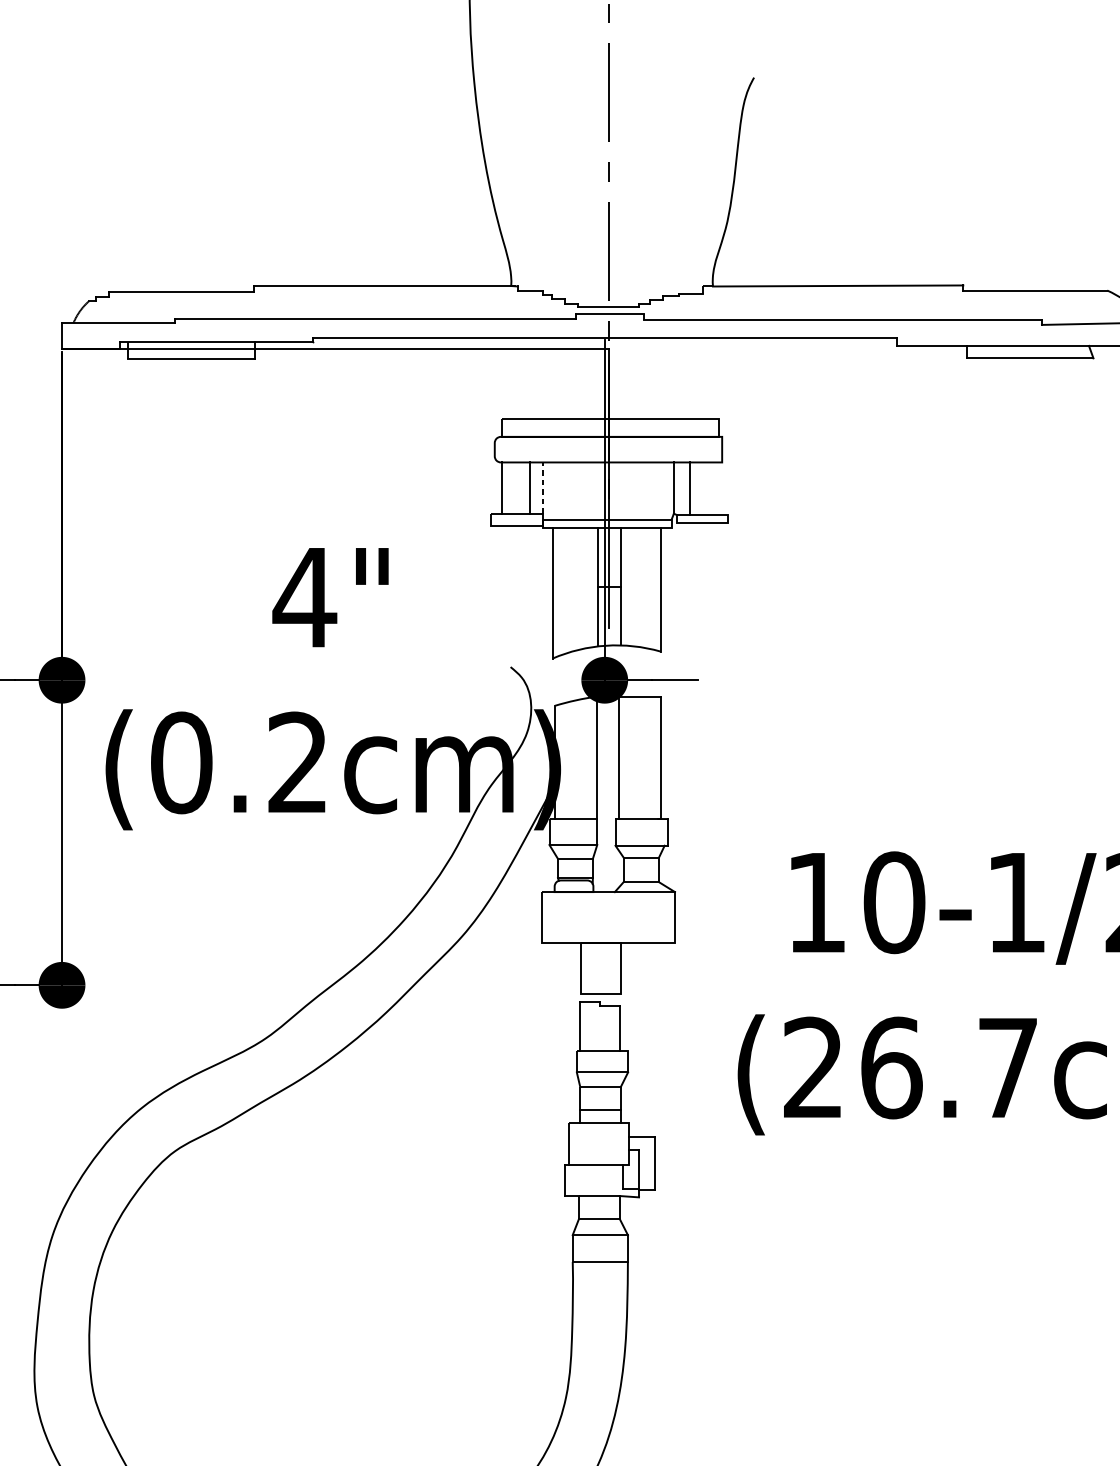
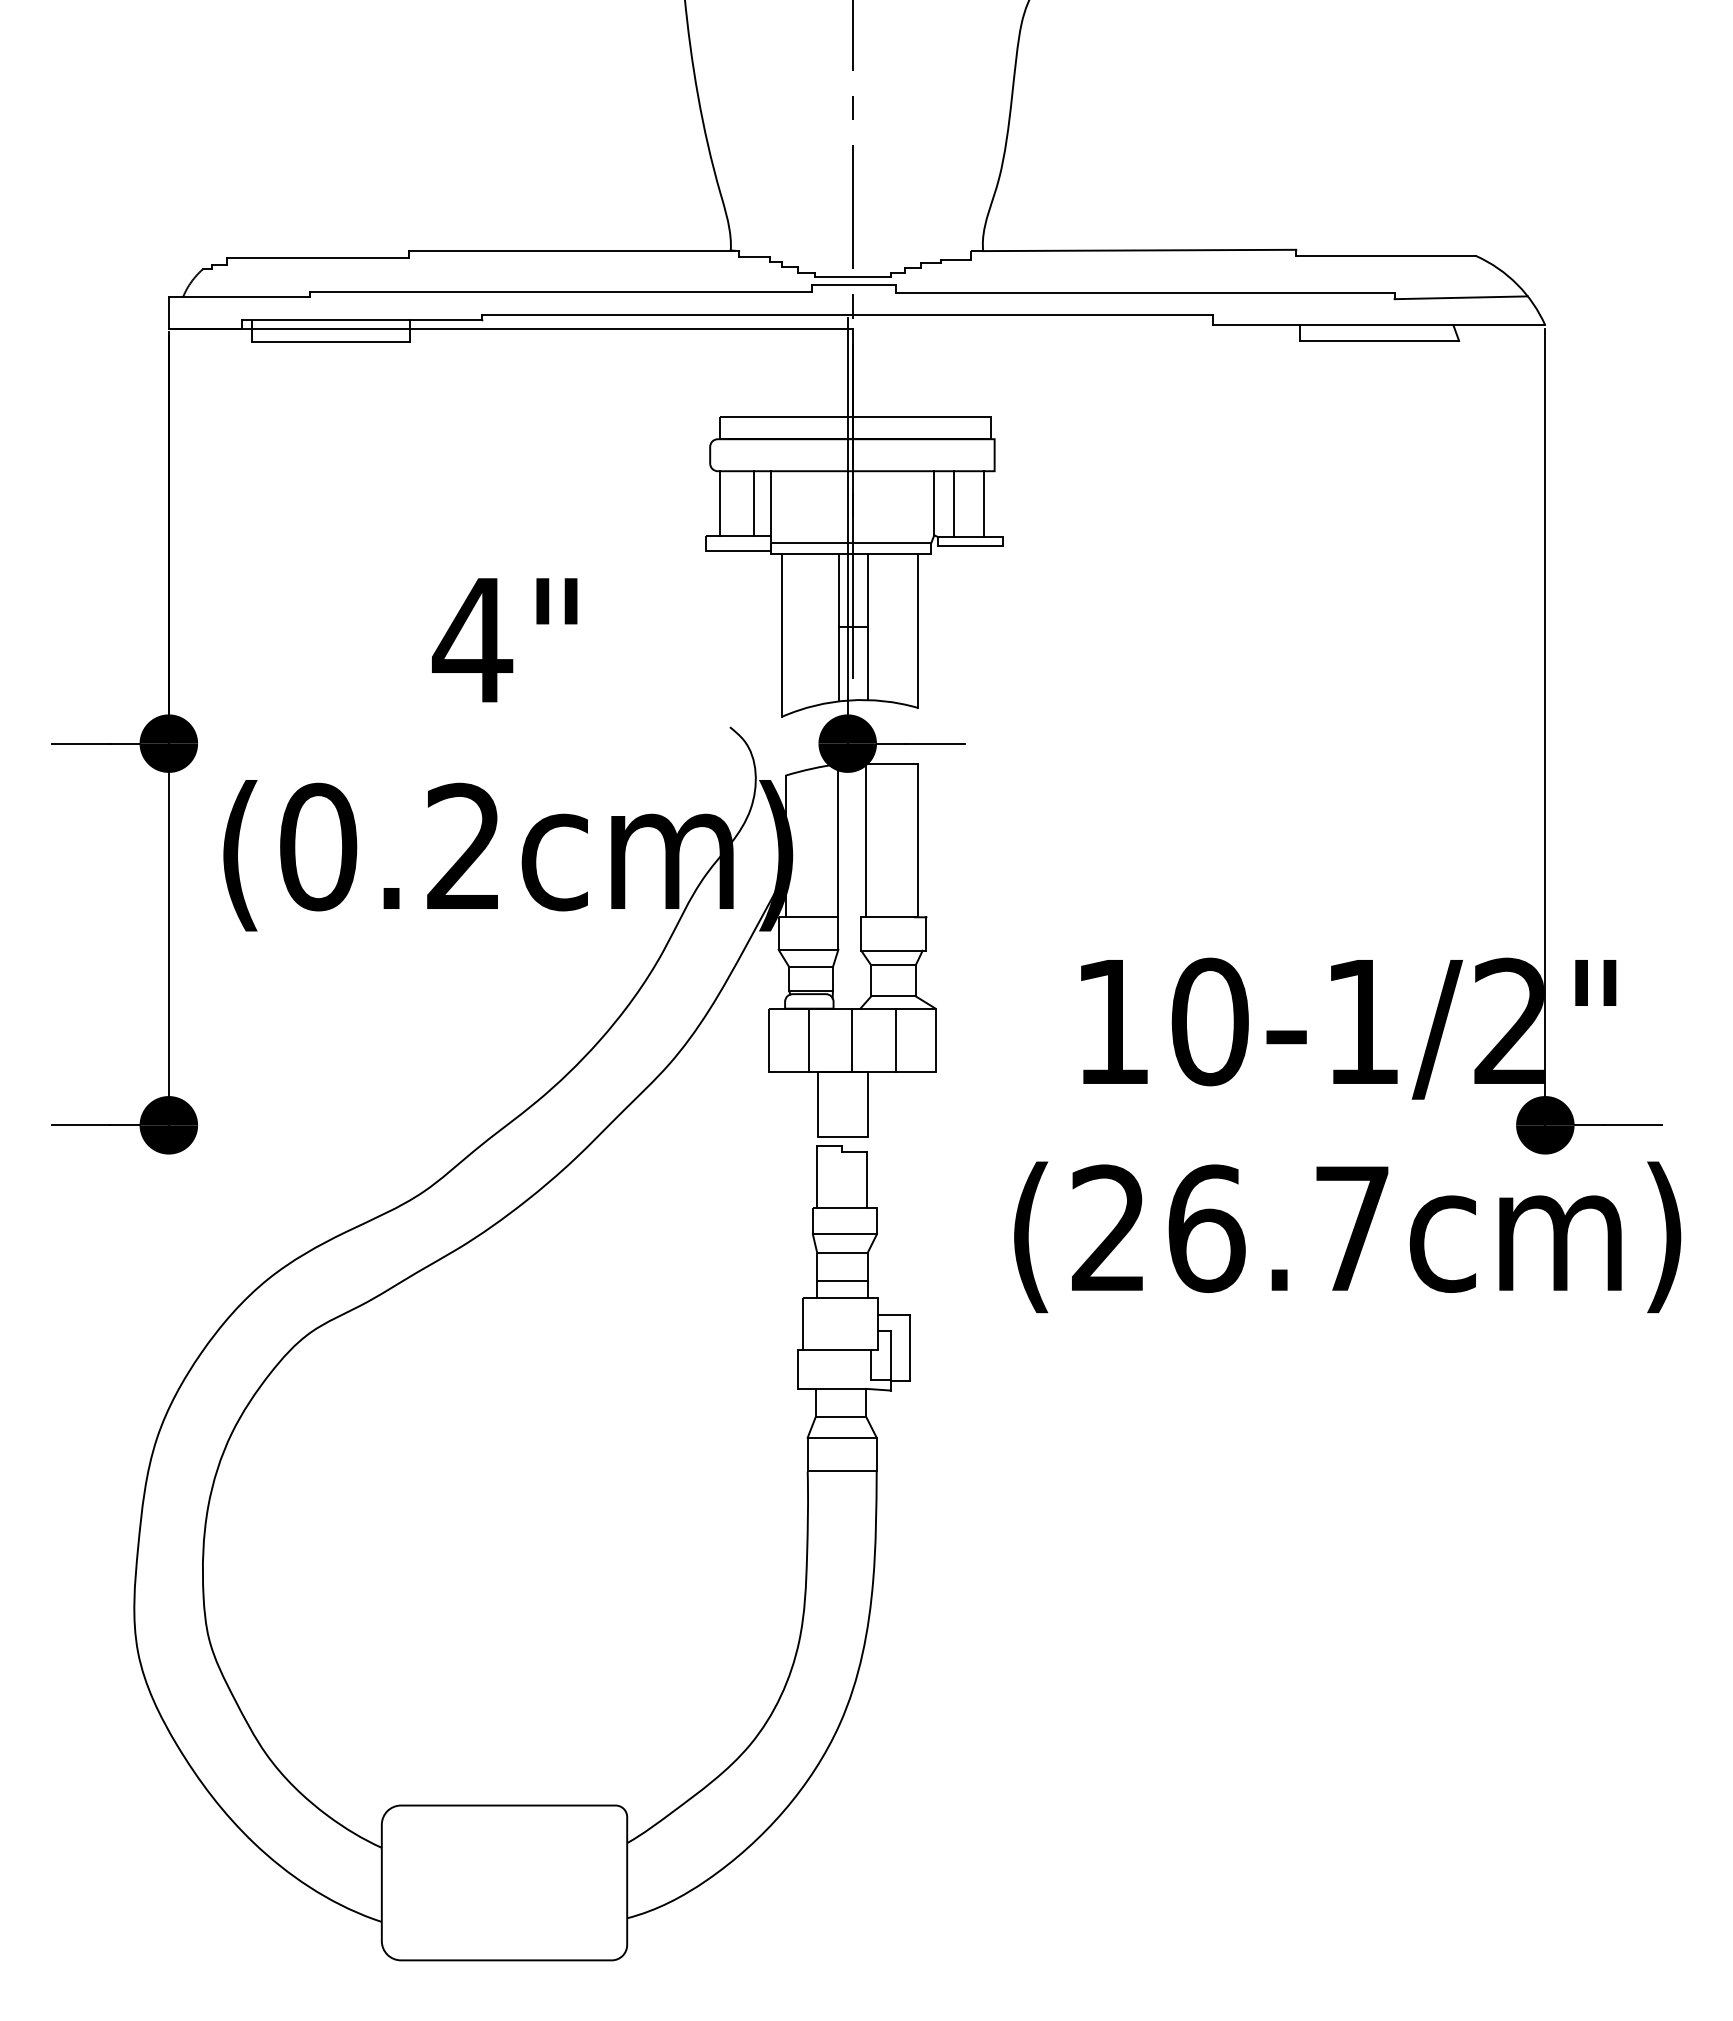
line: (543, 487) -> (771, 502), dashed -> solid
line: (713, 489) -> (983, 504), added
line: (574, 917) -> (809, 1040), added
line: (608, 917) -> (852, 1040), added
line: (643, 917) -> (896, 1040), added

